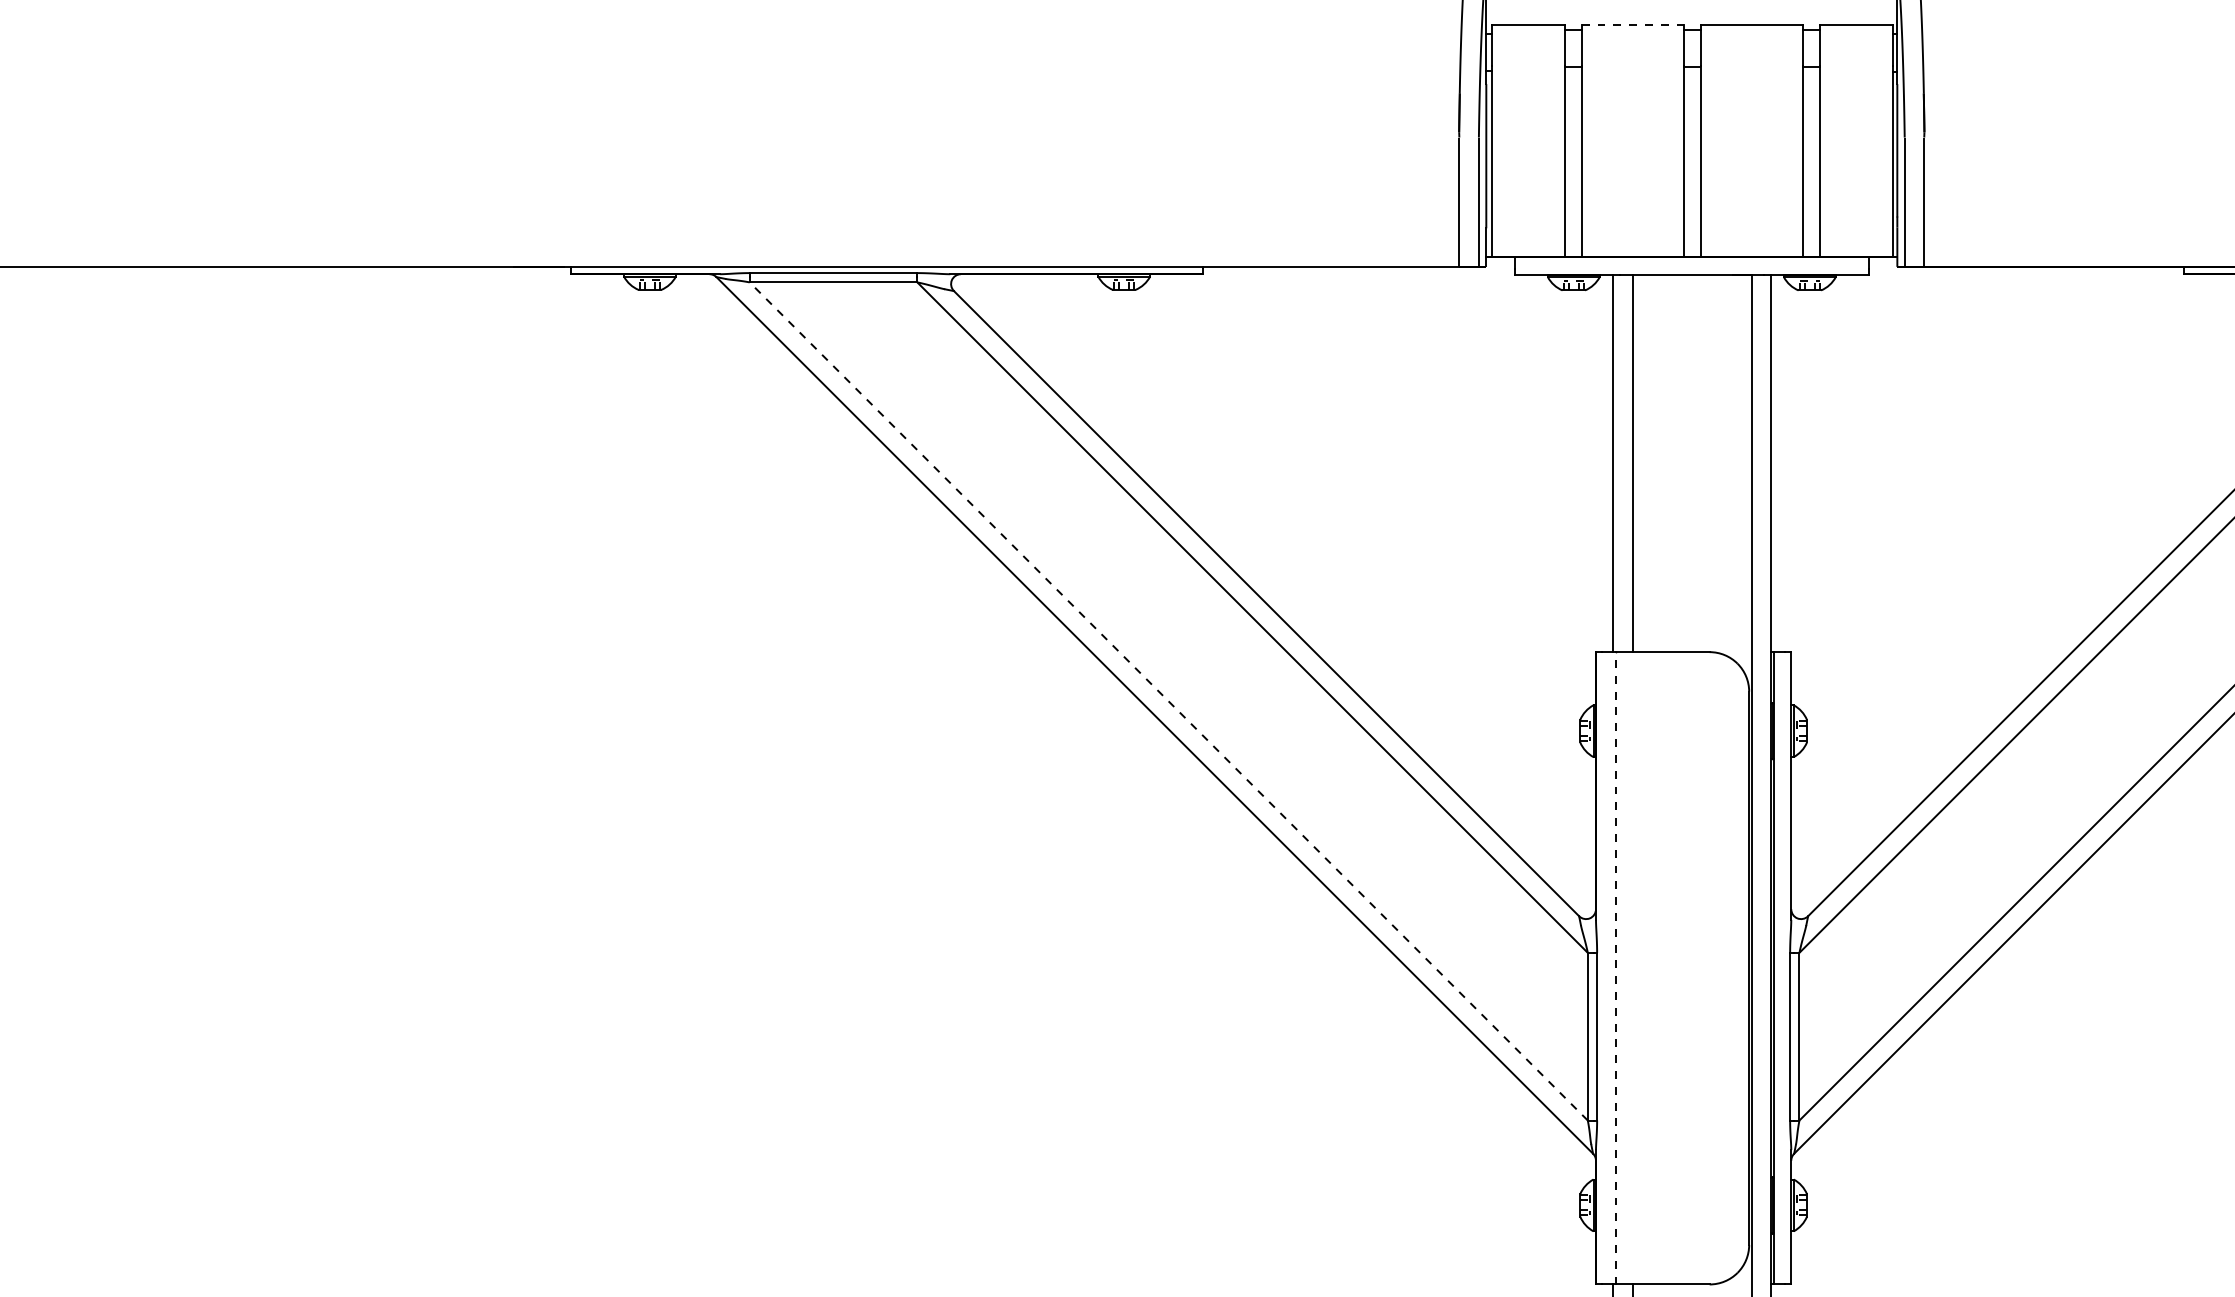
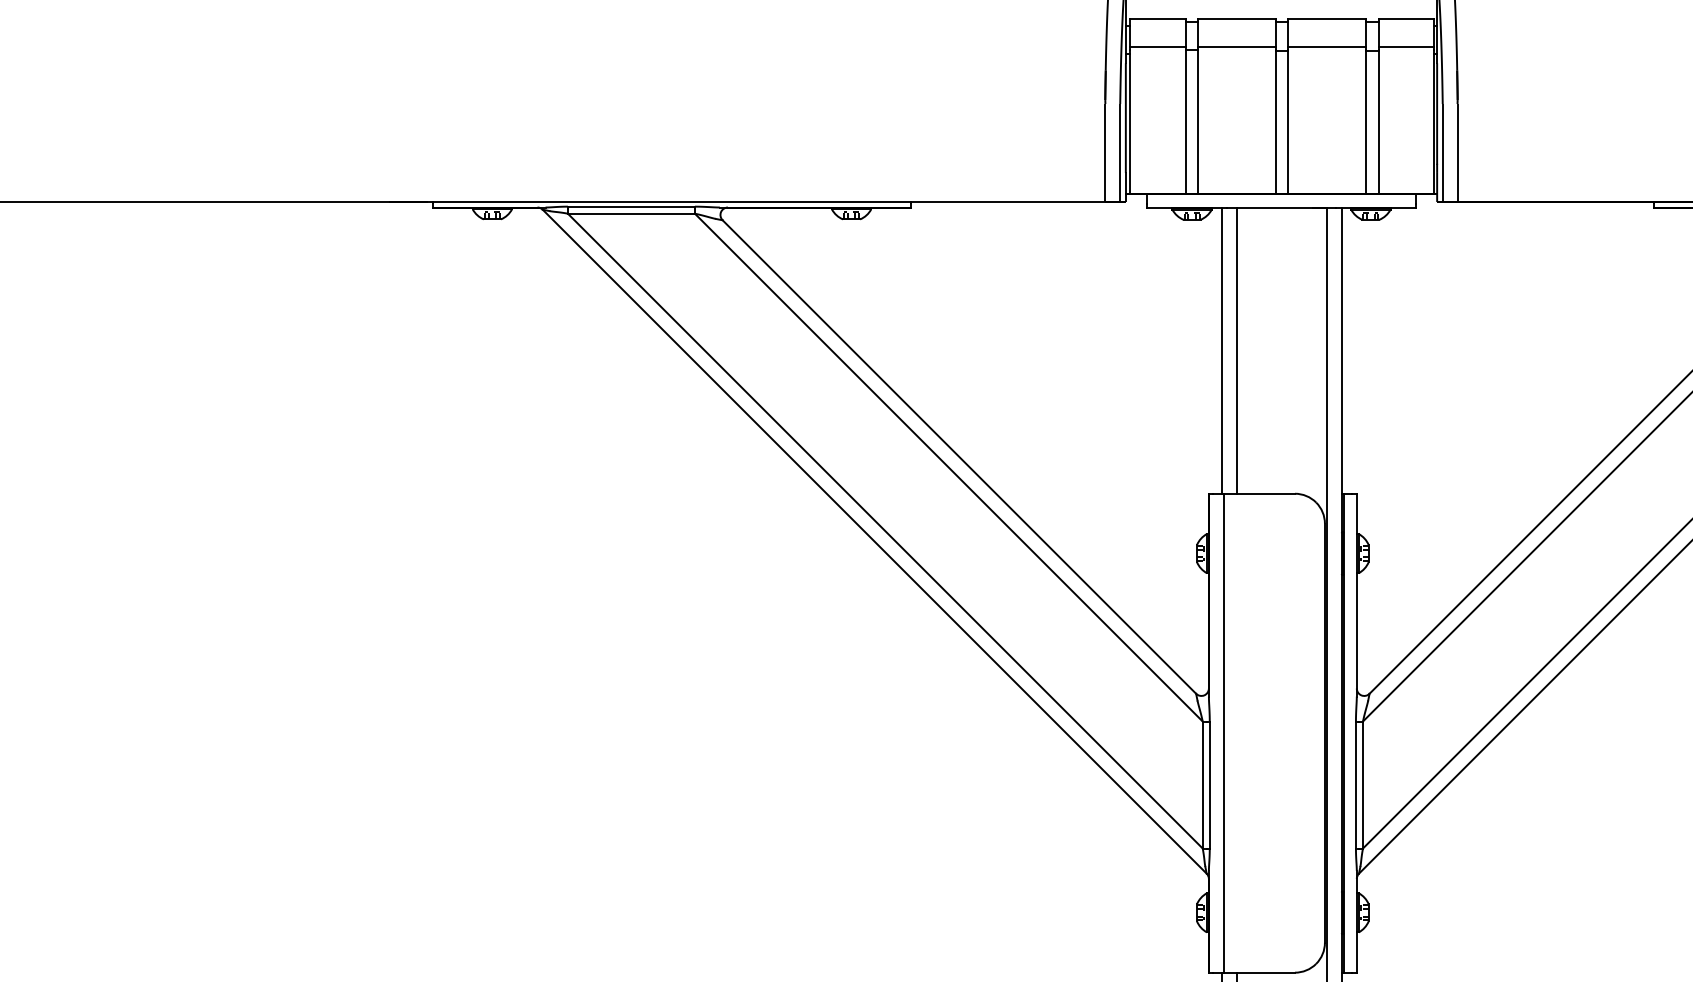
line: (1633, 24) -> (1237, 18), dashed -> solid
line: (1528, 61) -> (1157, 46), added
line: (1632, 62) -> (1236, 47), added
line: (1751, 62) -> (1326, 47), added
line: (1856, 62) -> (1406, 47), added
line: (1168, 701) -> (885, 531), dashed -> solid
line: (1615, 967) -> (1223, 732), dashed -> solid

